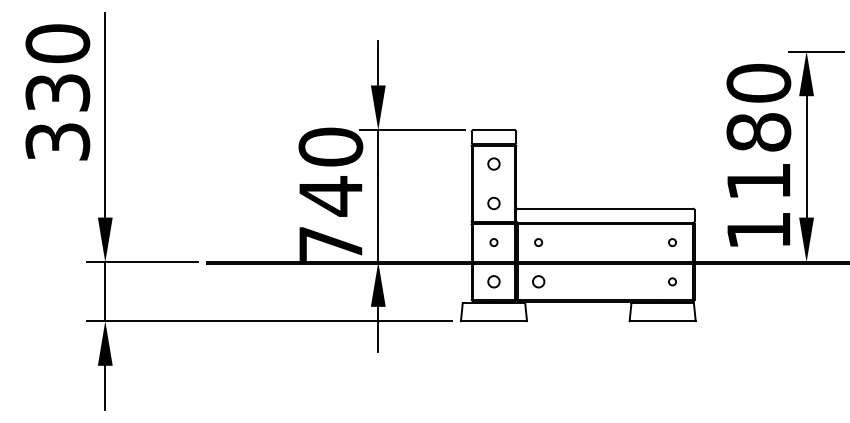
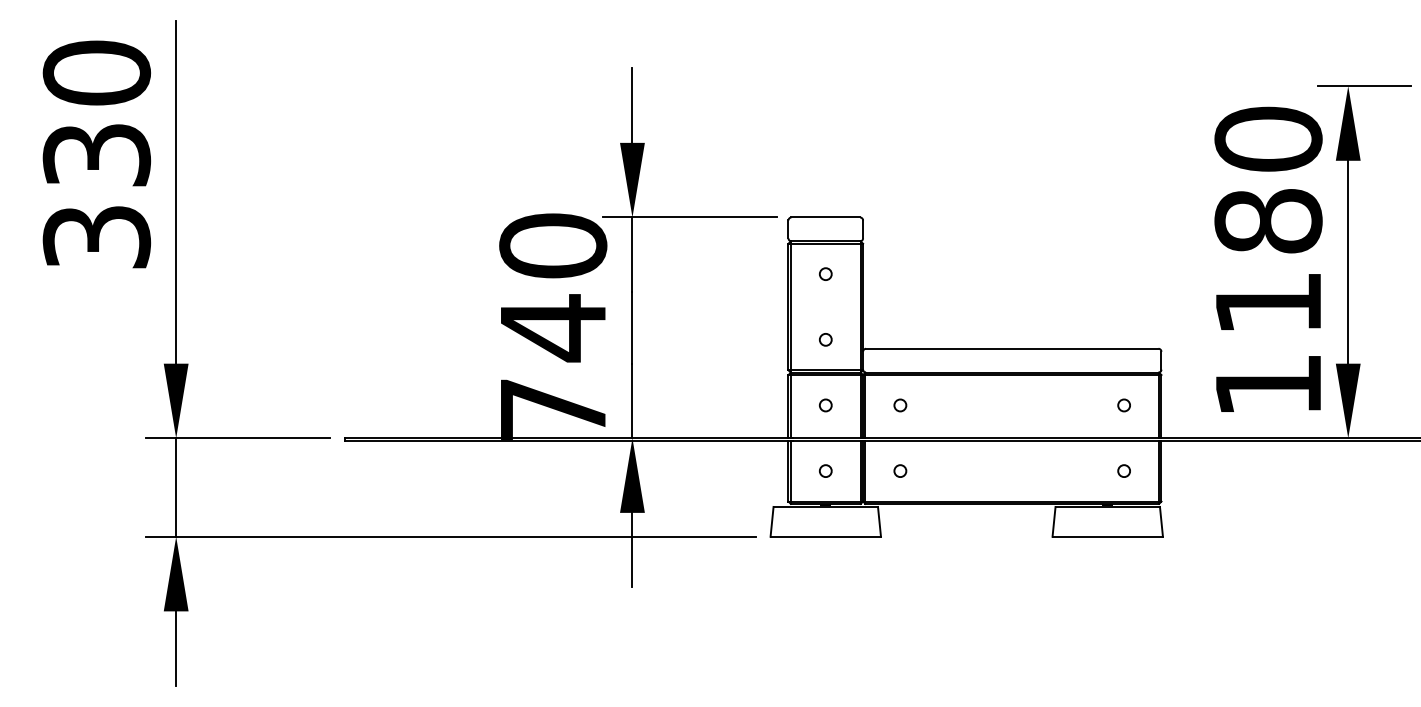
circle: (493, 163) -> (824, 273), size x0.62
circle: (493, 202) -> (824, 338), size x0.62
circle: (493, 281) -> (824, 470), size x0.62
circle: (538, 281) -> (900, 470), size x0.62

